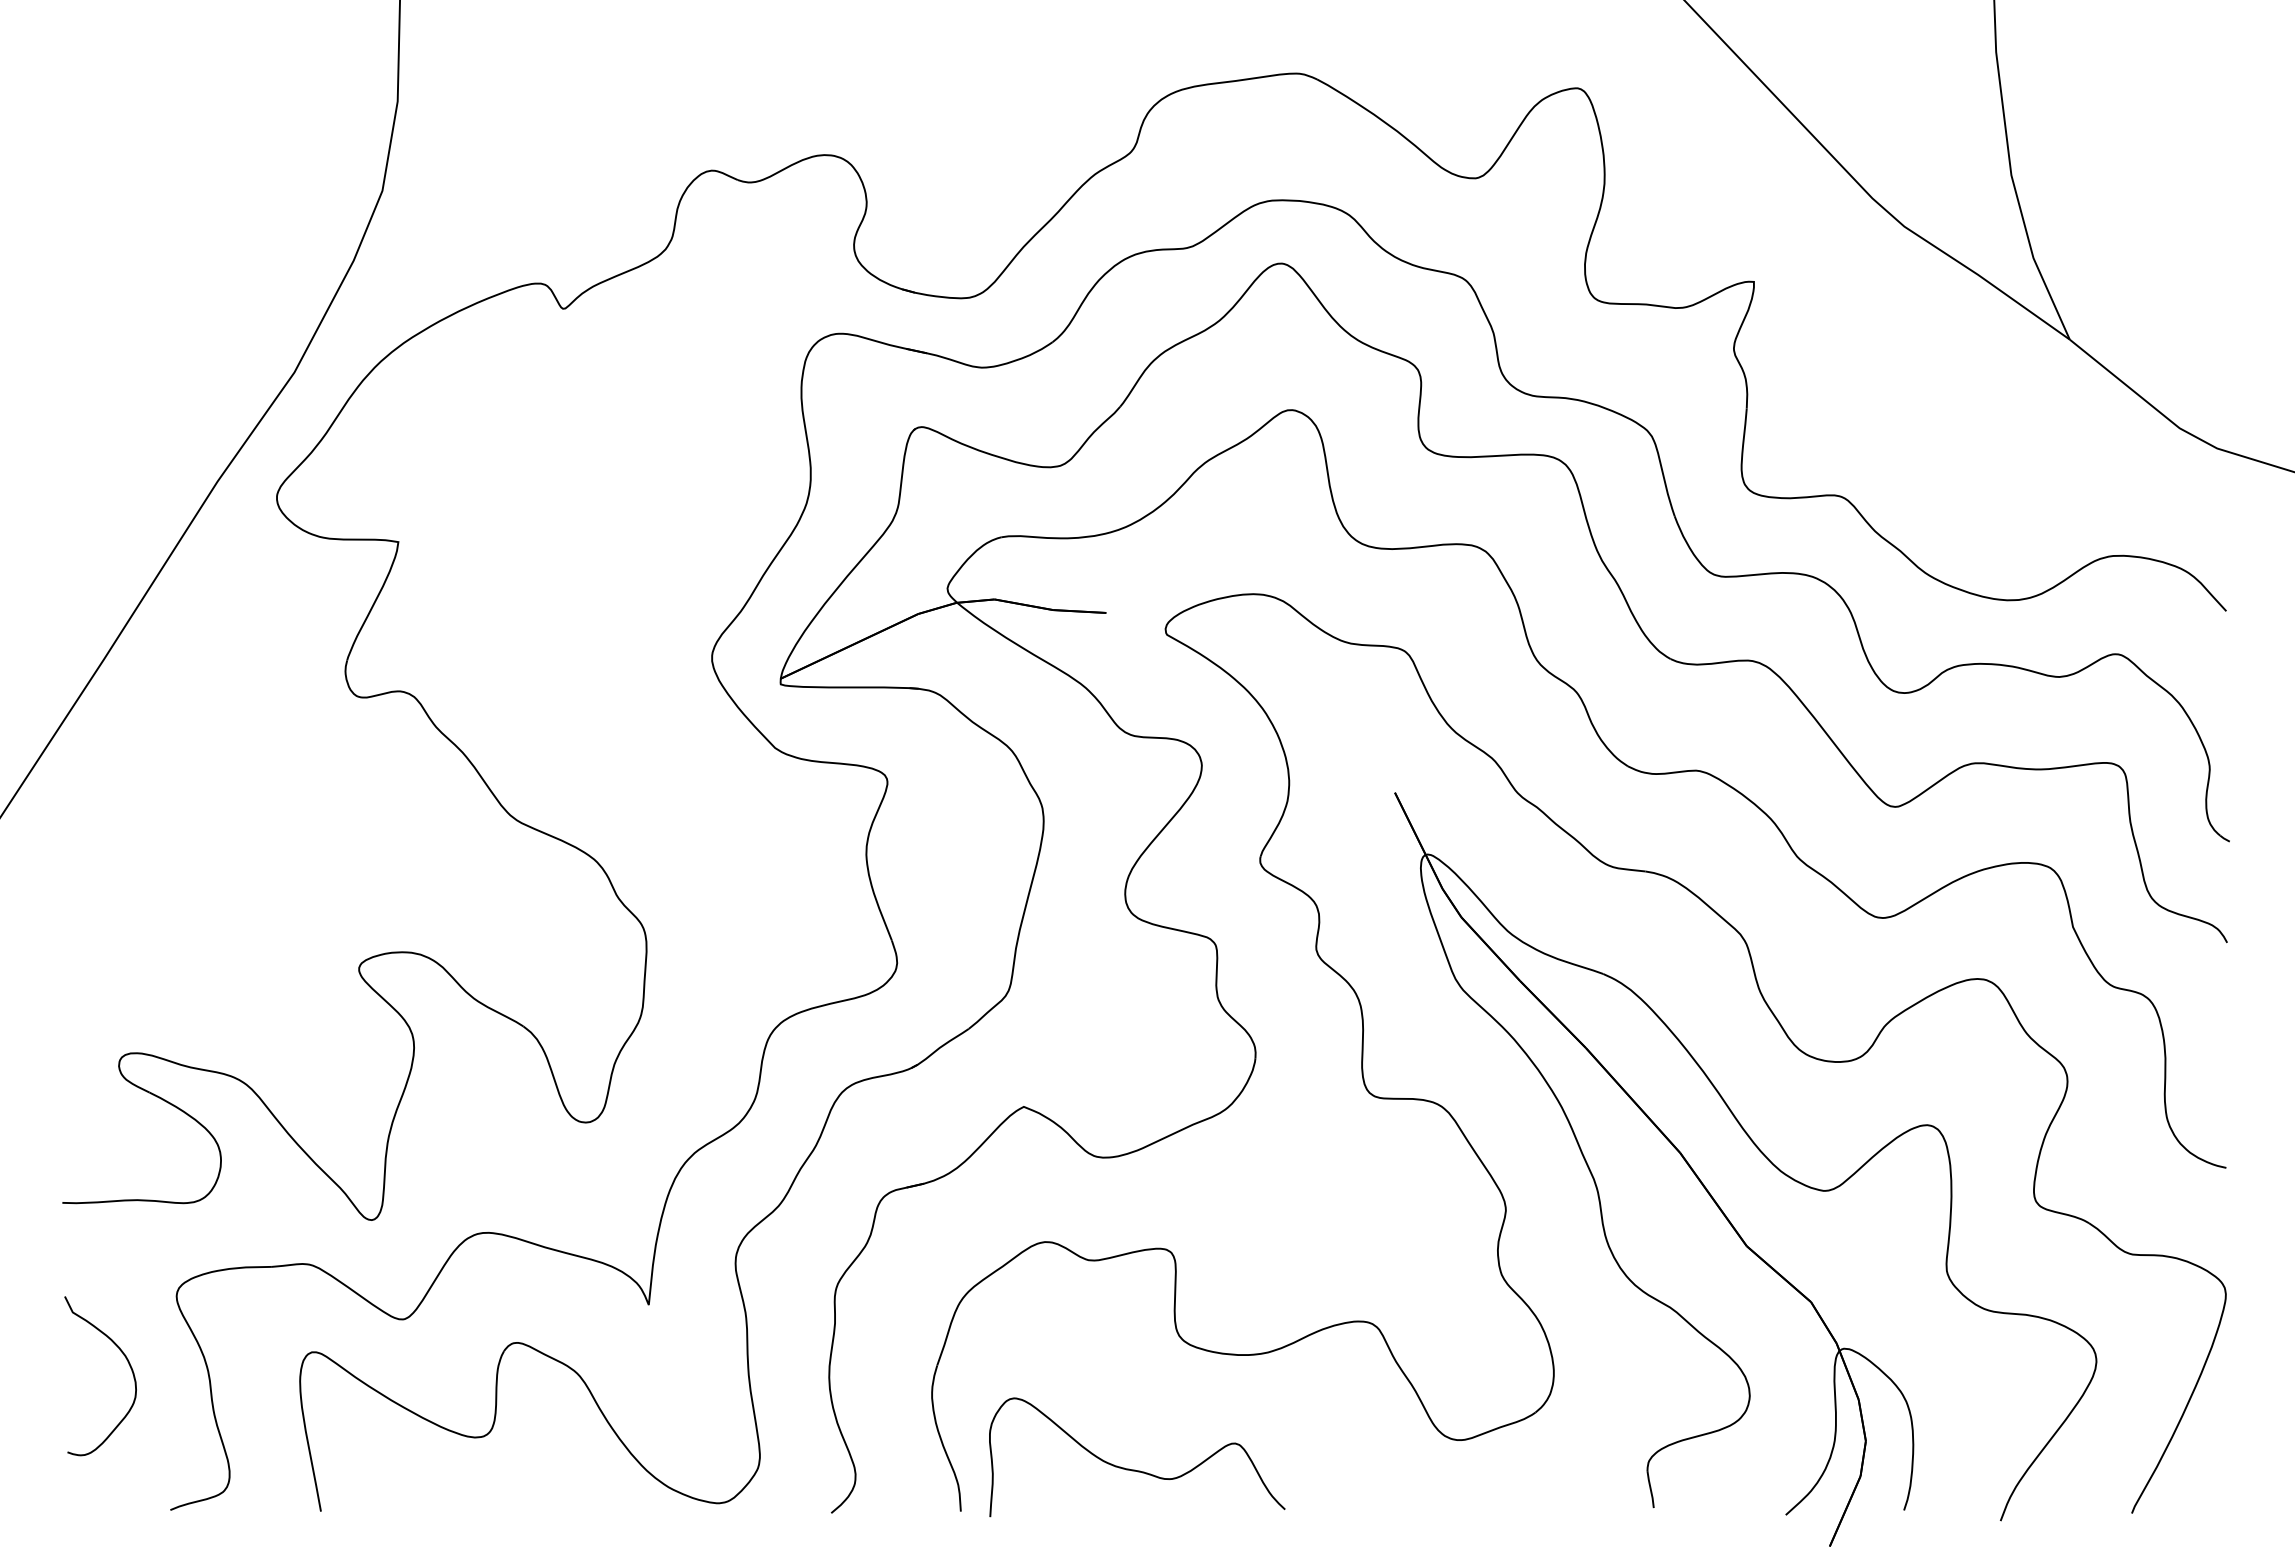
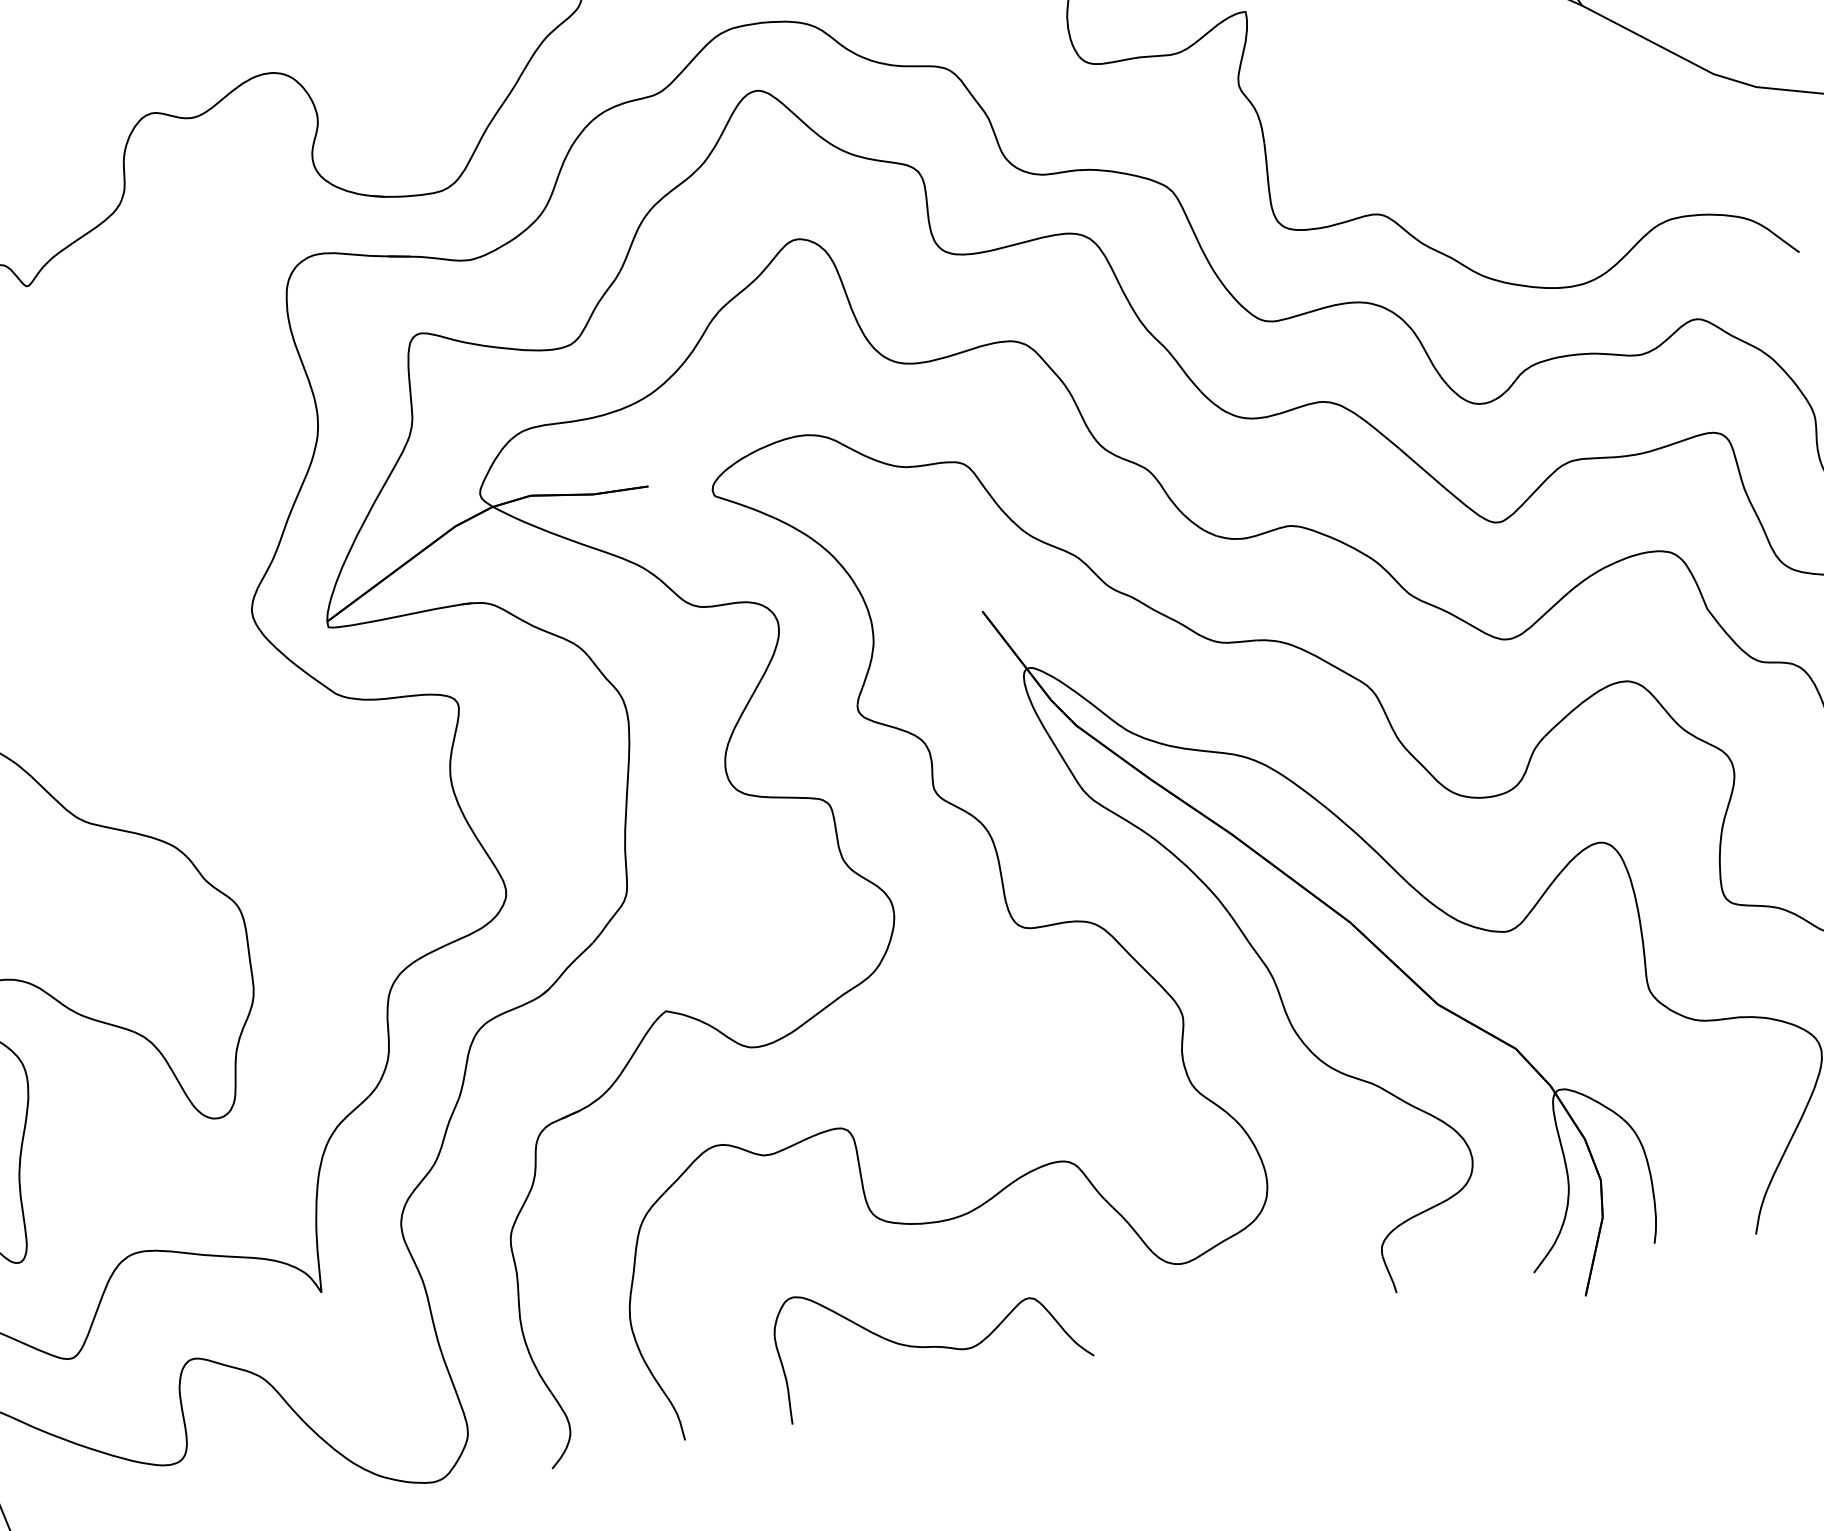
curve: (1135, 1469) -> (932, 1345), moved

